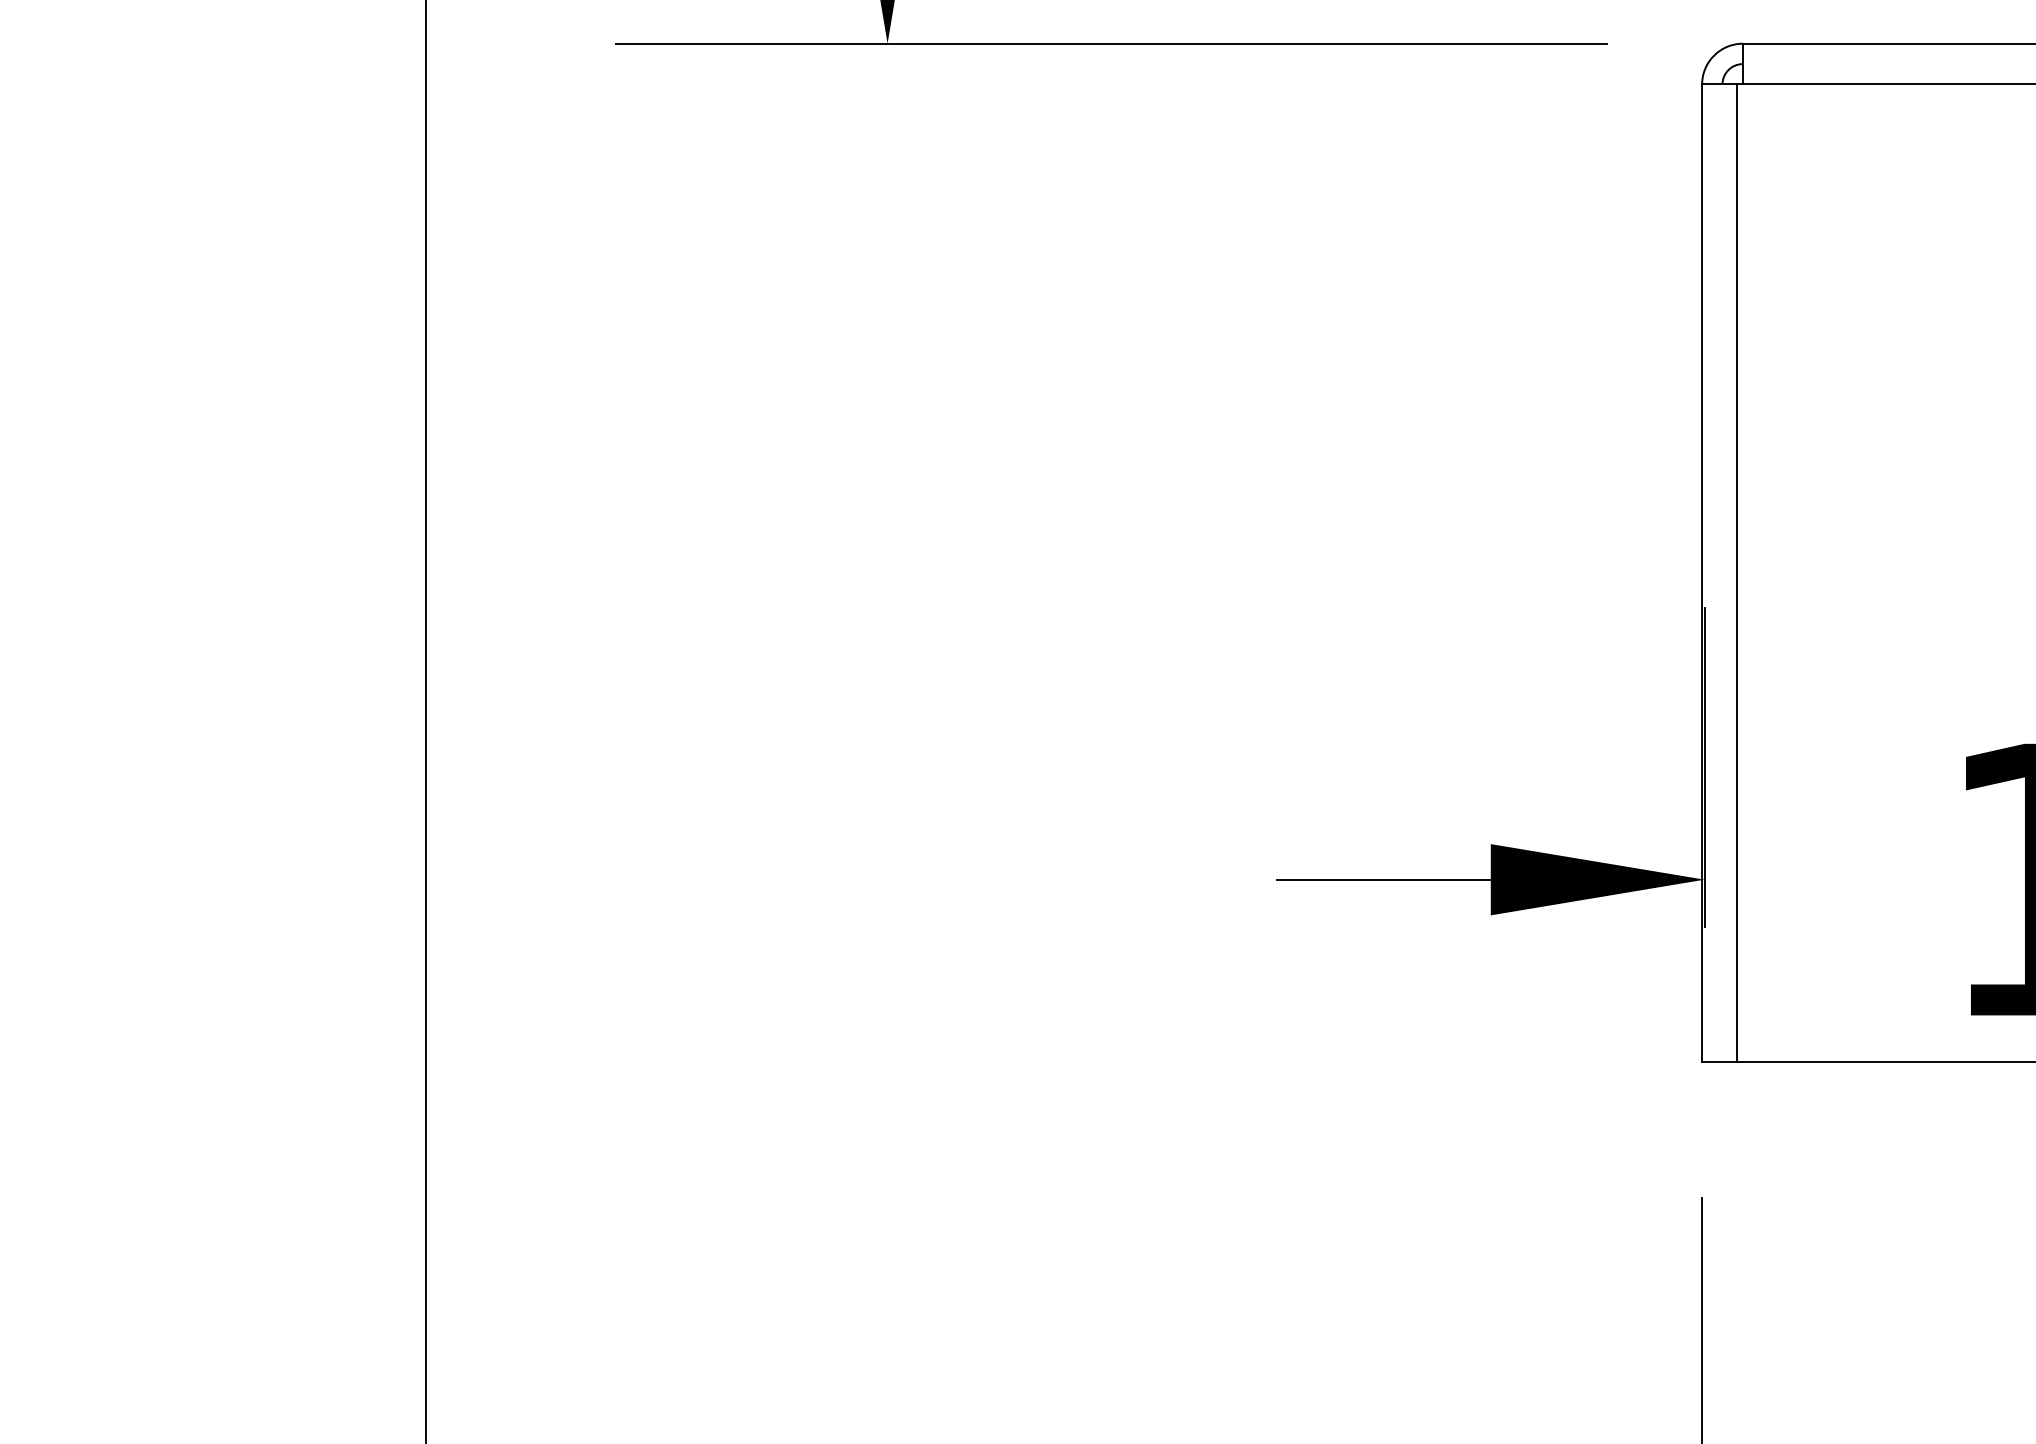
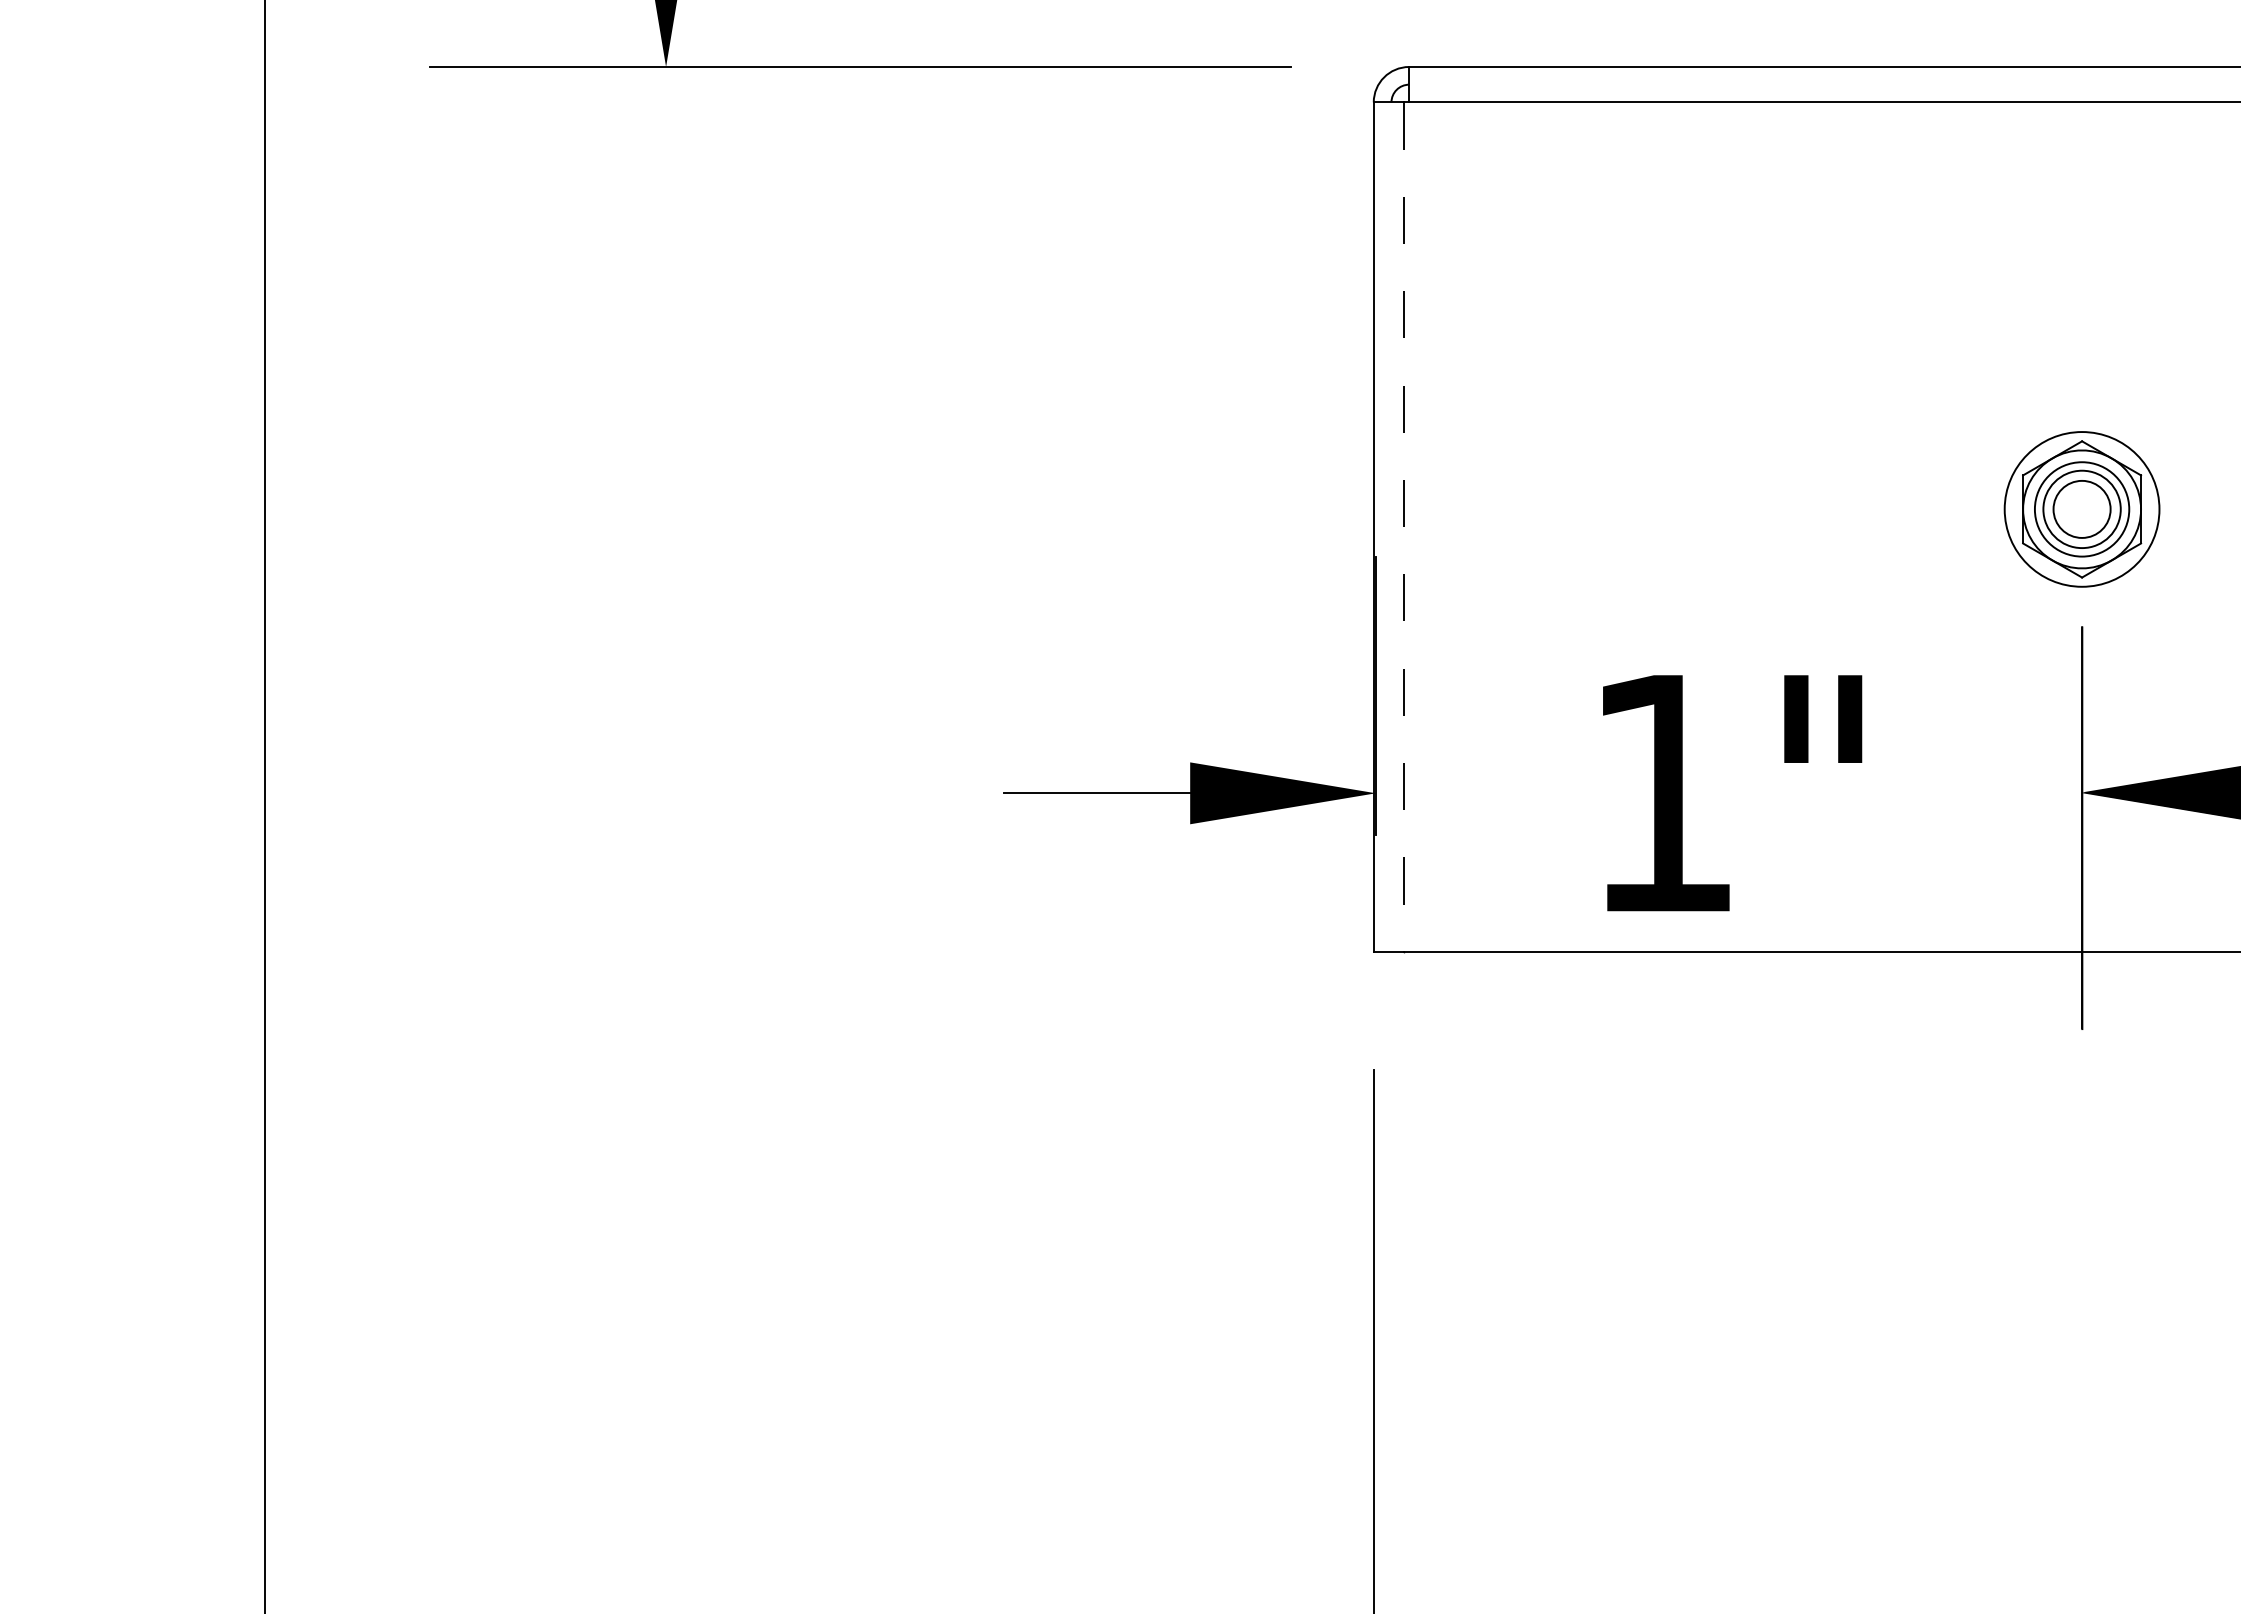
line: (1736, 573) -> (1403, 527), solid -> dashed

